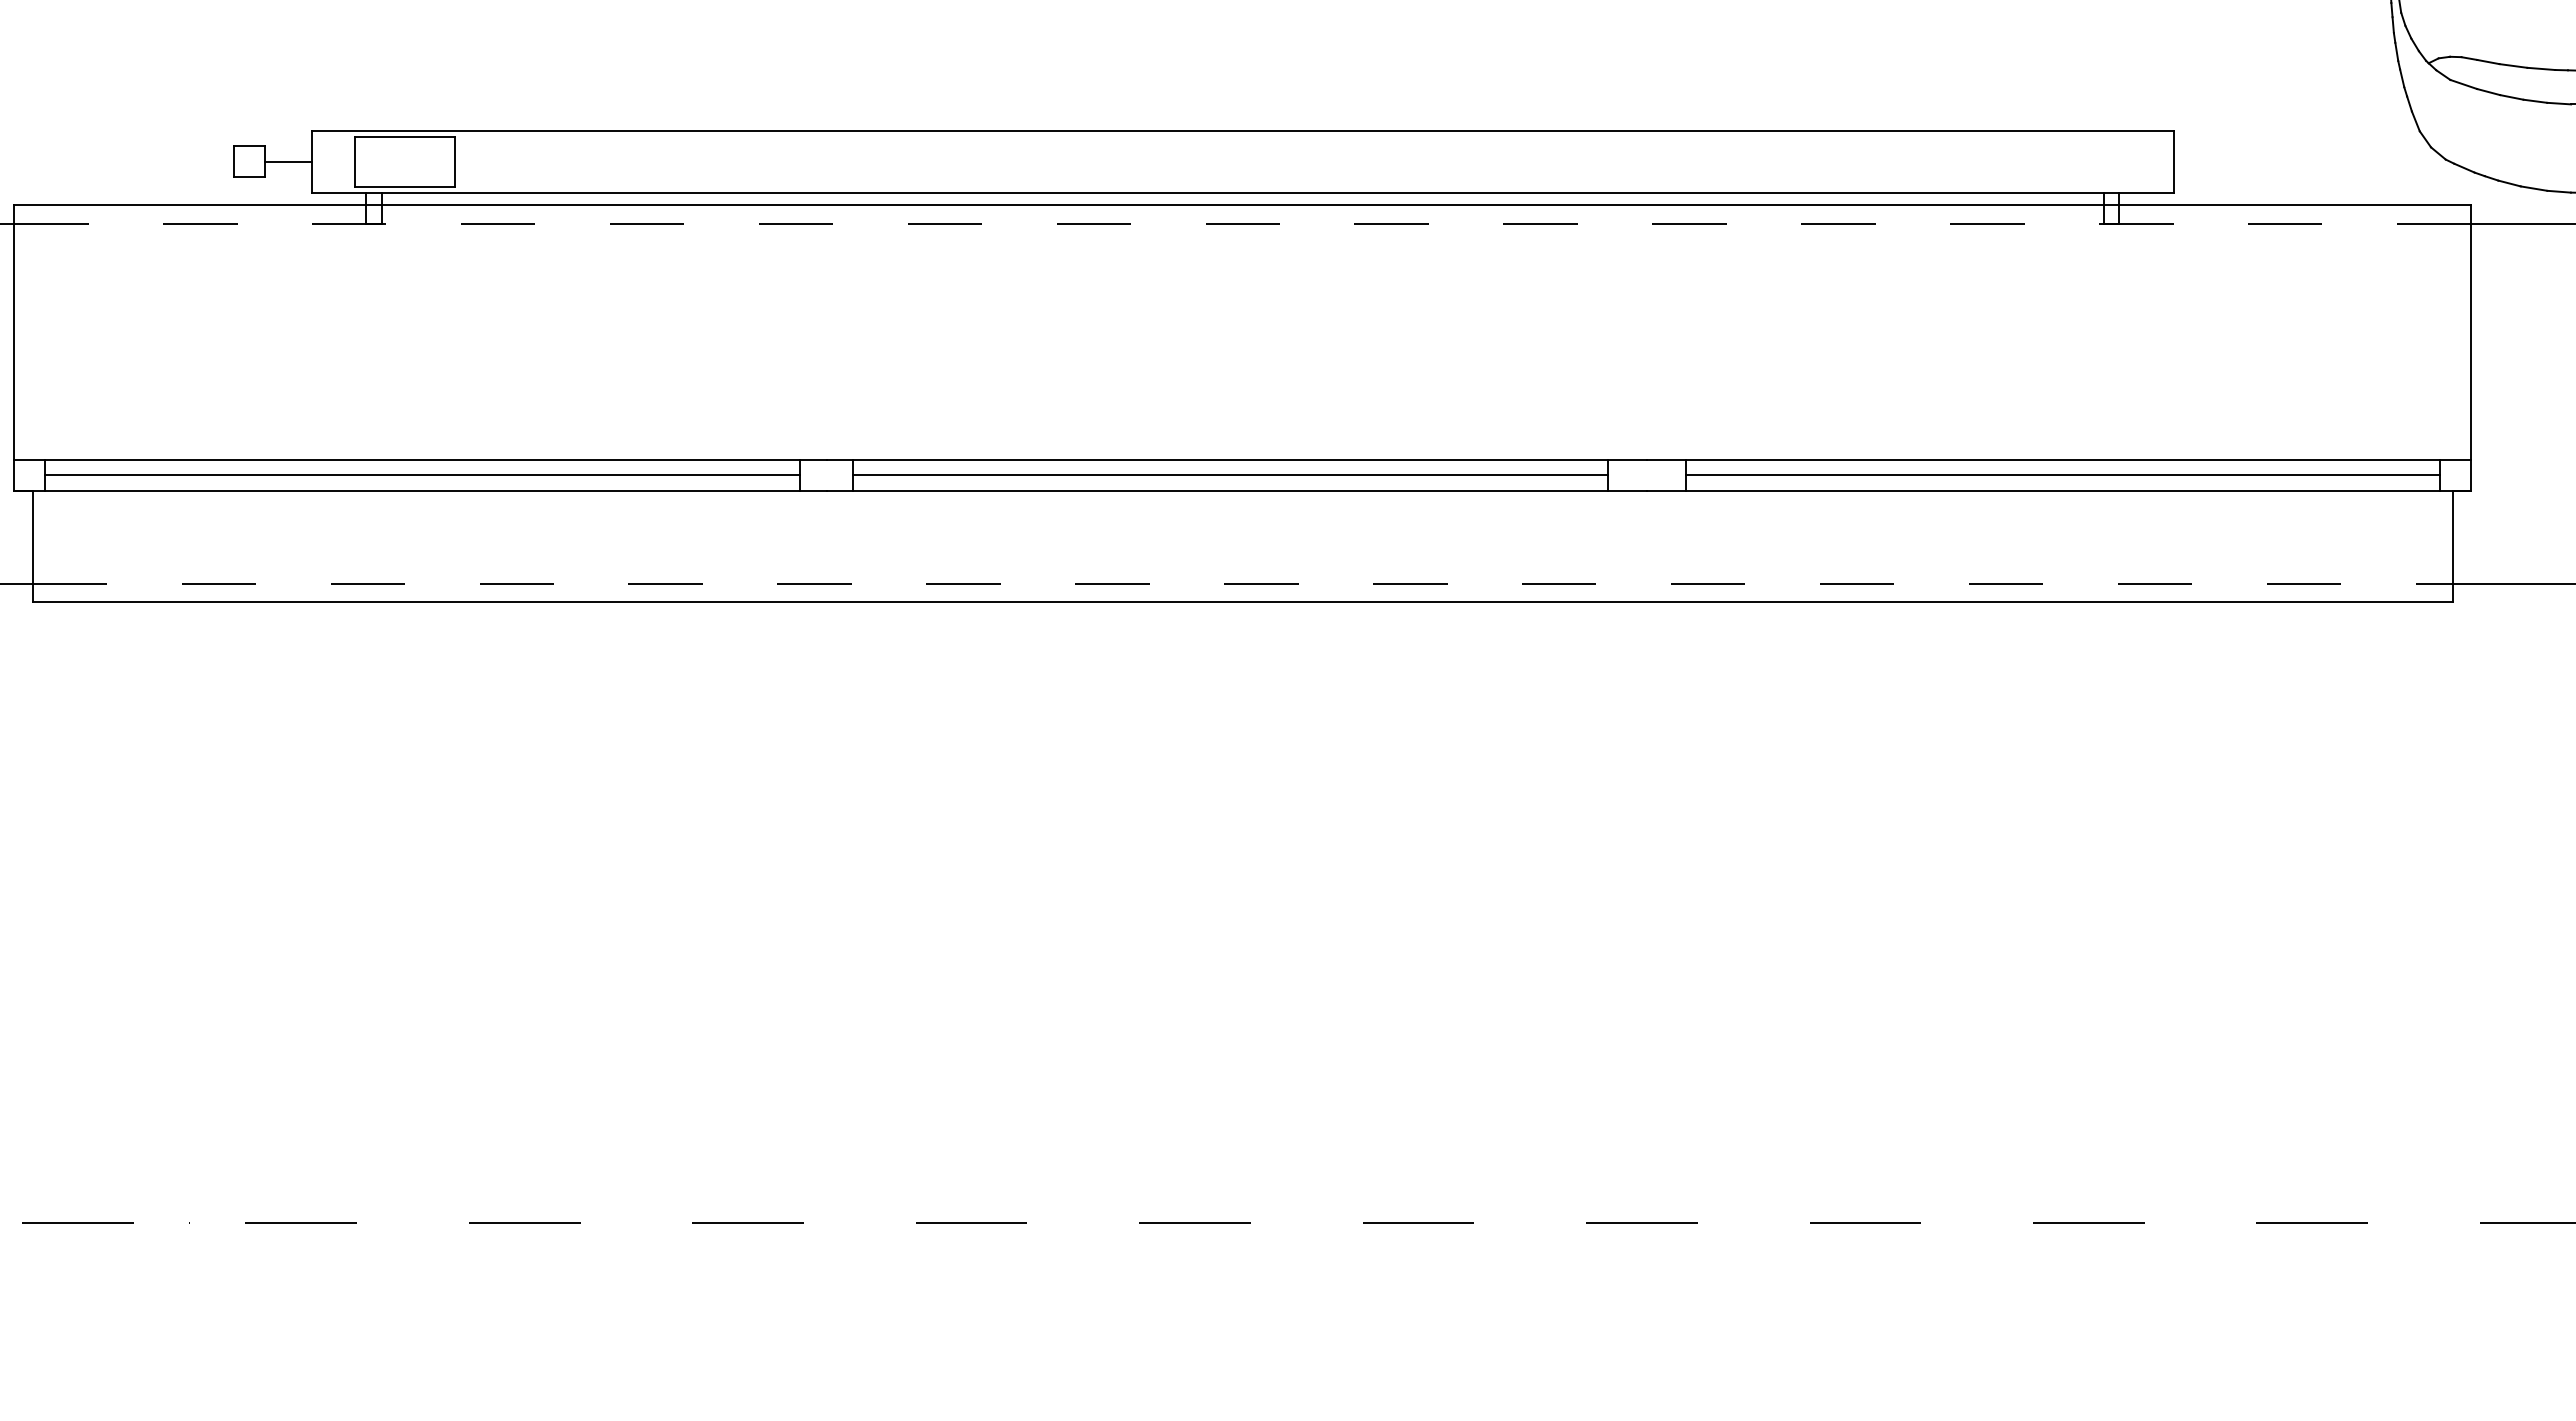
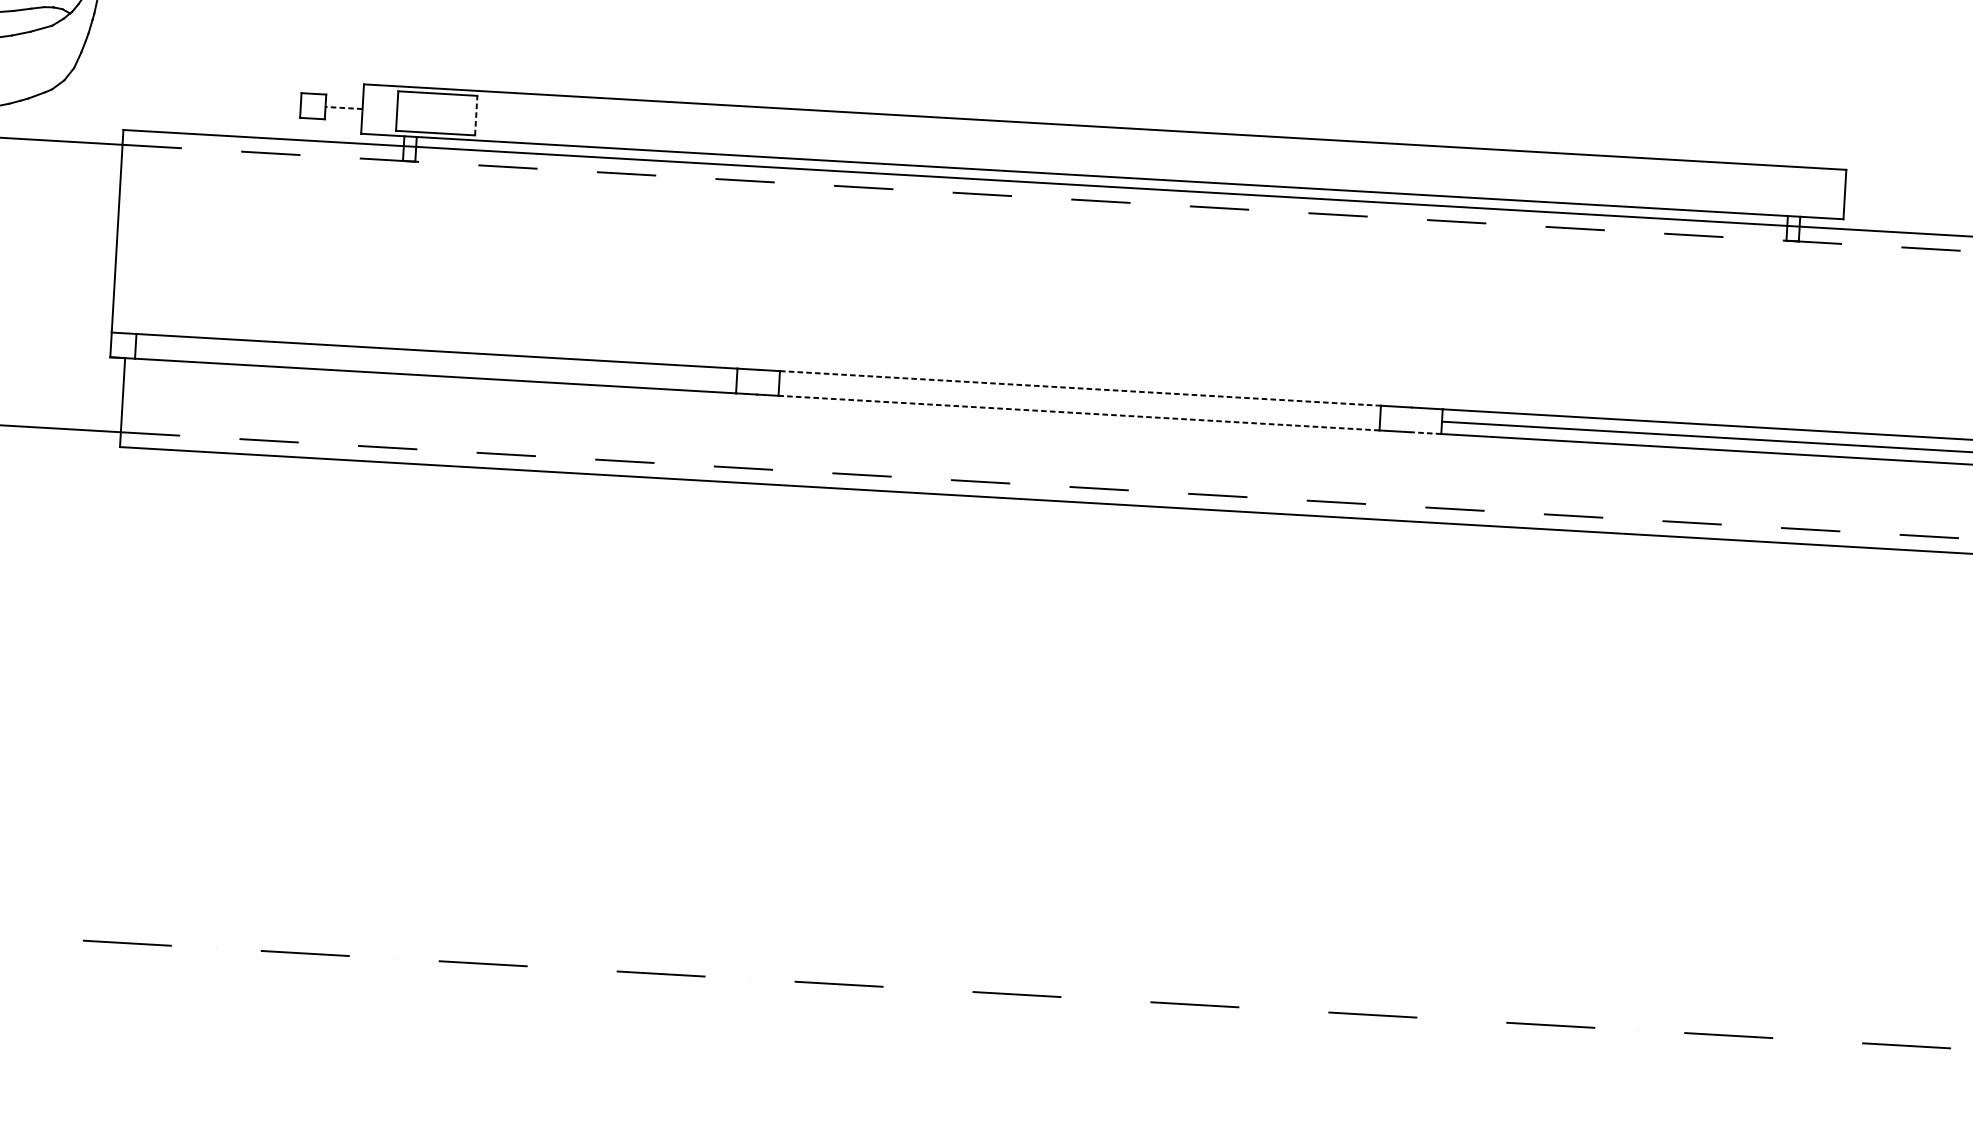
line: (288, 161) -> (343, 107), solid -> dashed
line: (454, 161) -> (476, 115), solid -> dashed
line: (1231, 459) -> (1081, 388), solid -> dashed
line: (422, 475) -> (436, 363), removed
line: (1230, 475) -> (1079, 401), removed
line: (1230, 490) -> (1078, 412), solid -> dashed
line: (1665, 490) -> (1425, 432), solid -> dashed

